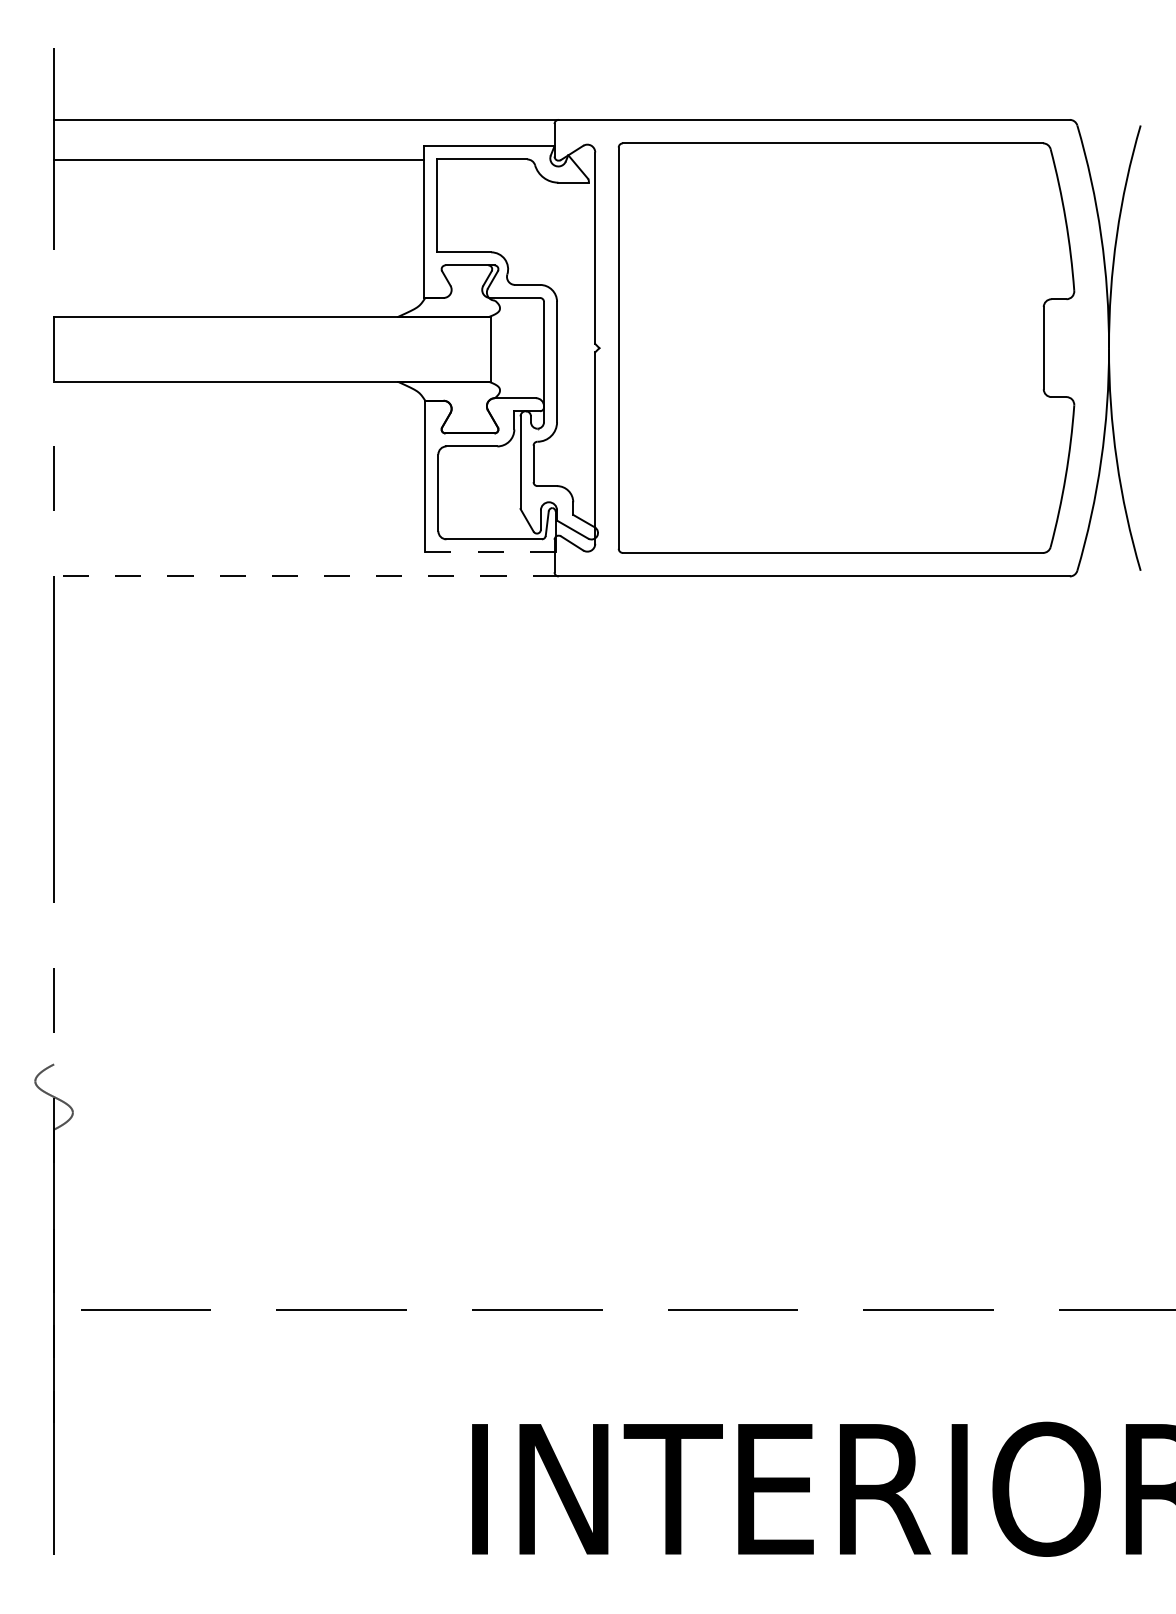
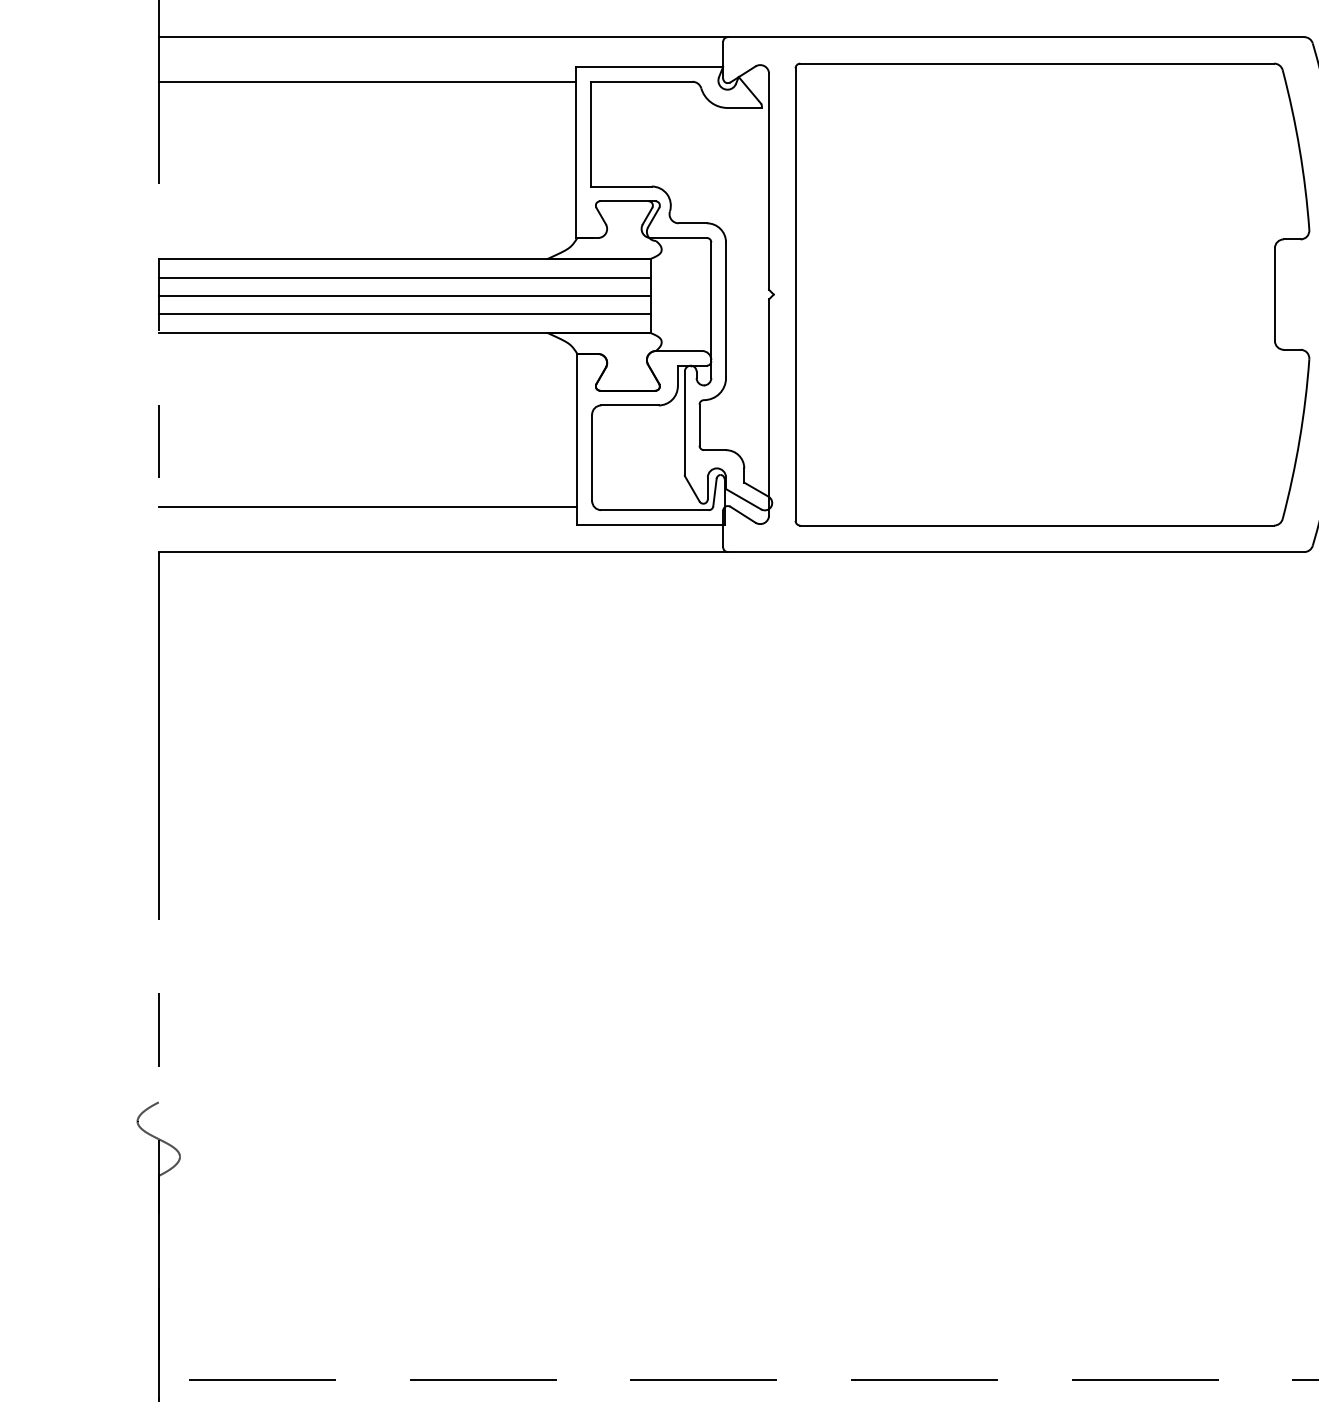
line: (272, 333) -> (405, 278), added
line: (272, 349) -> (405, 296), added
line: (272, 365) -> (405, 314), added
line: (239, 536) -> (367, 507), added
line: (491, 552) -> (652, 525), dashed -> solid
line: (305, 576) -> (442, 552), dashed -> solid

